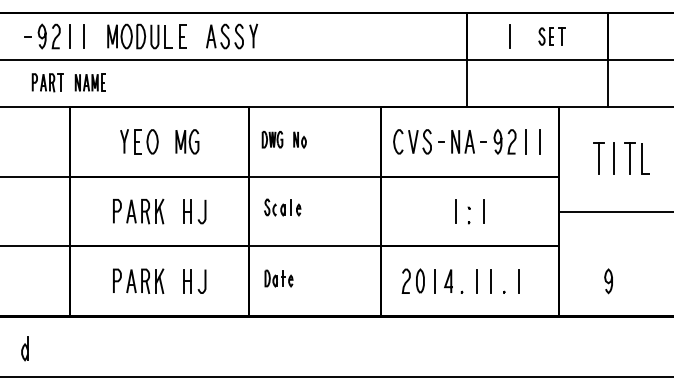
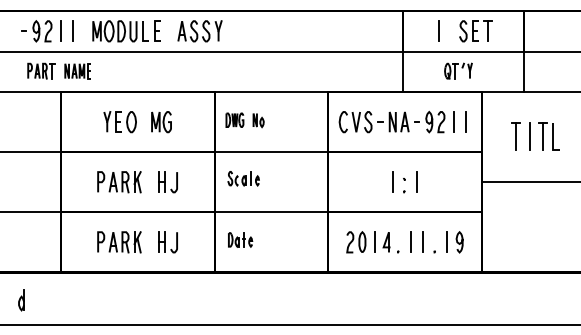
part: (551, 36) -> (475, 31), size x1.43
part: (531, 81) -> (458, 70), added
curve: (608, 281) -> (459, 242), moved

